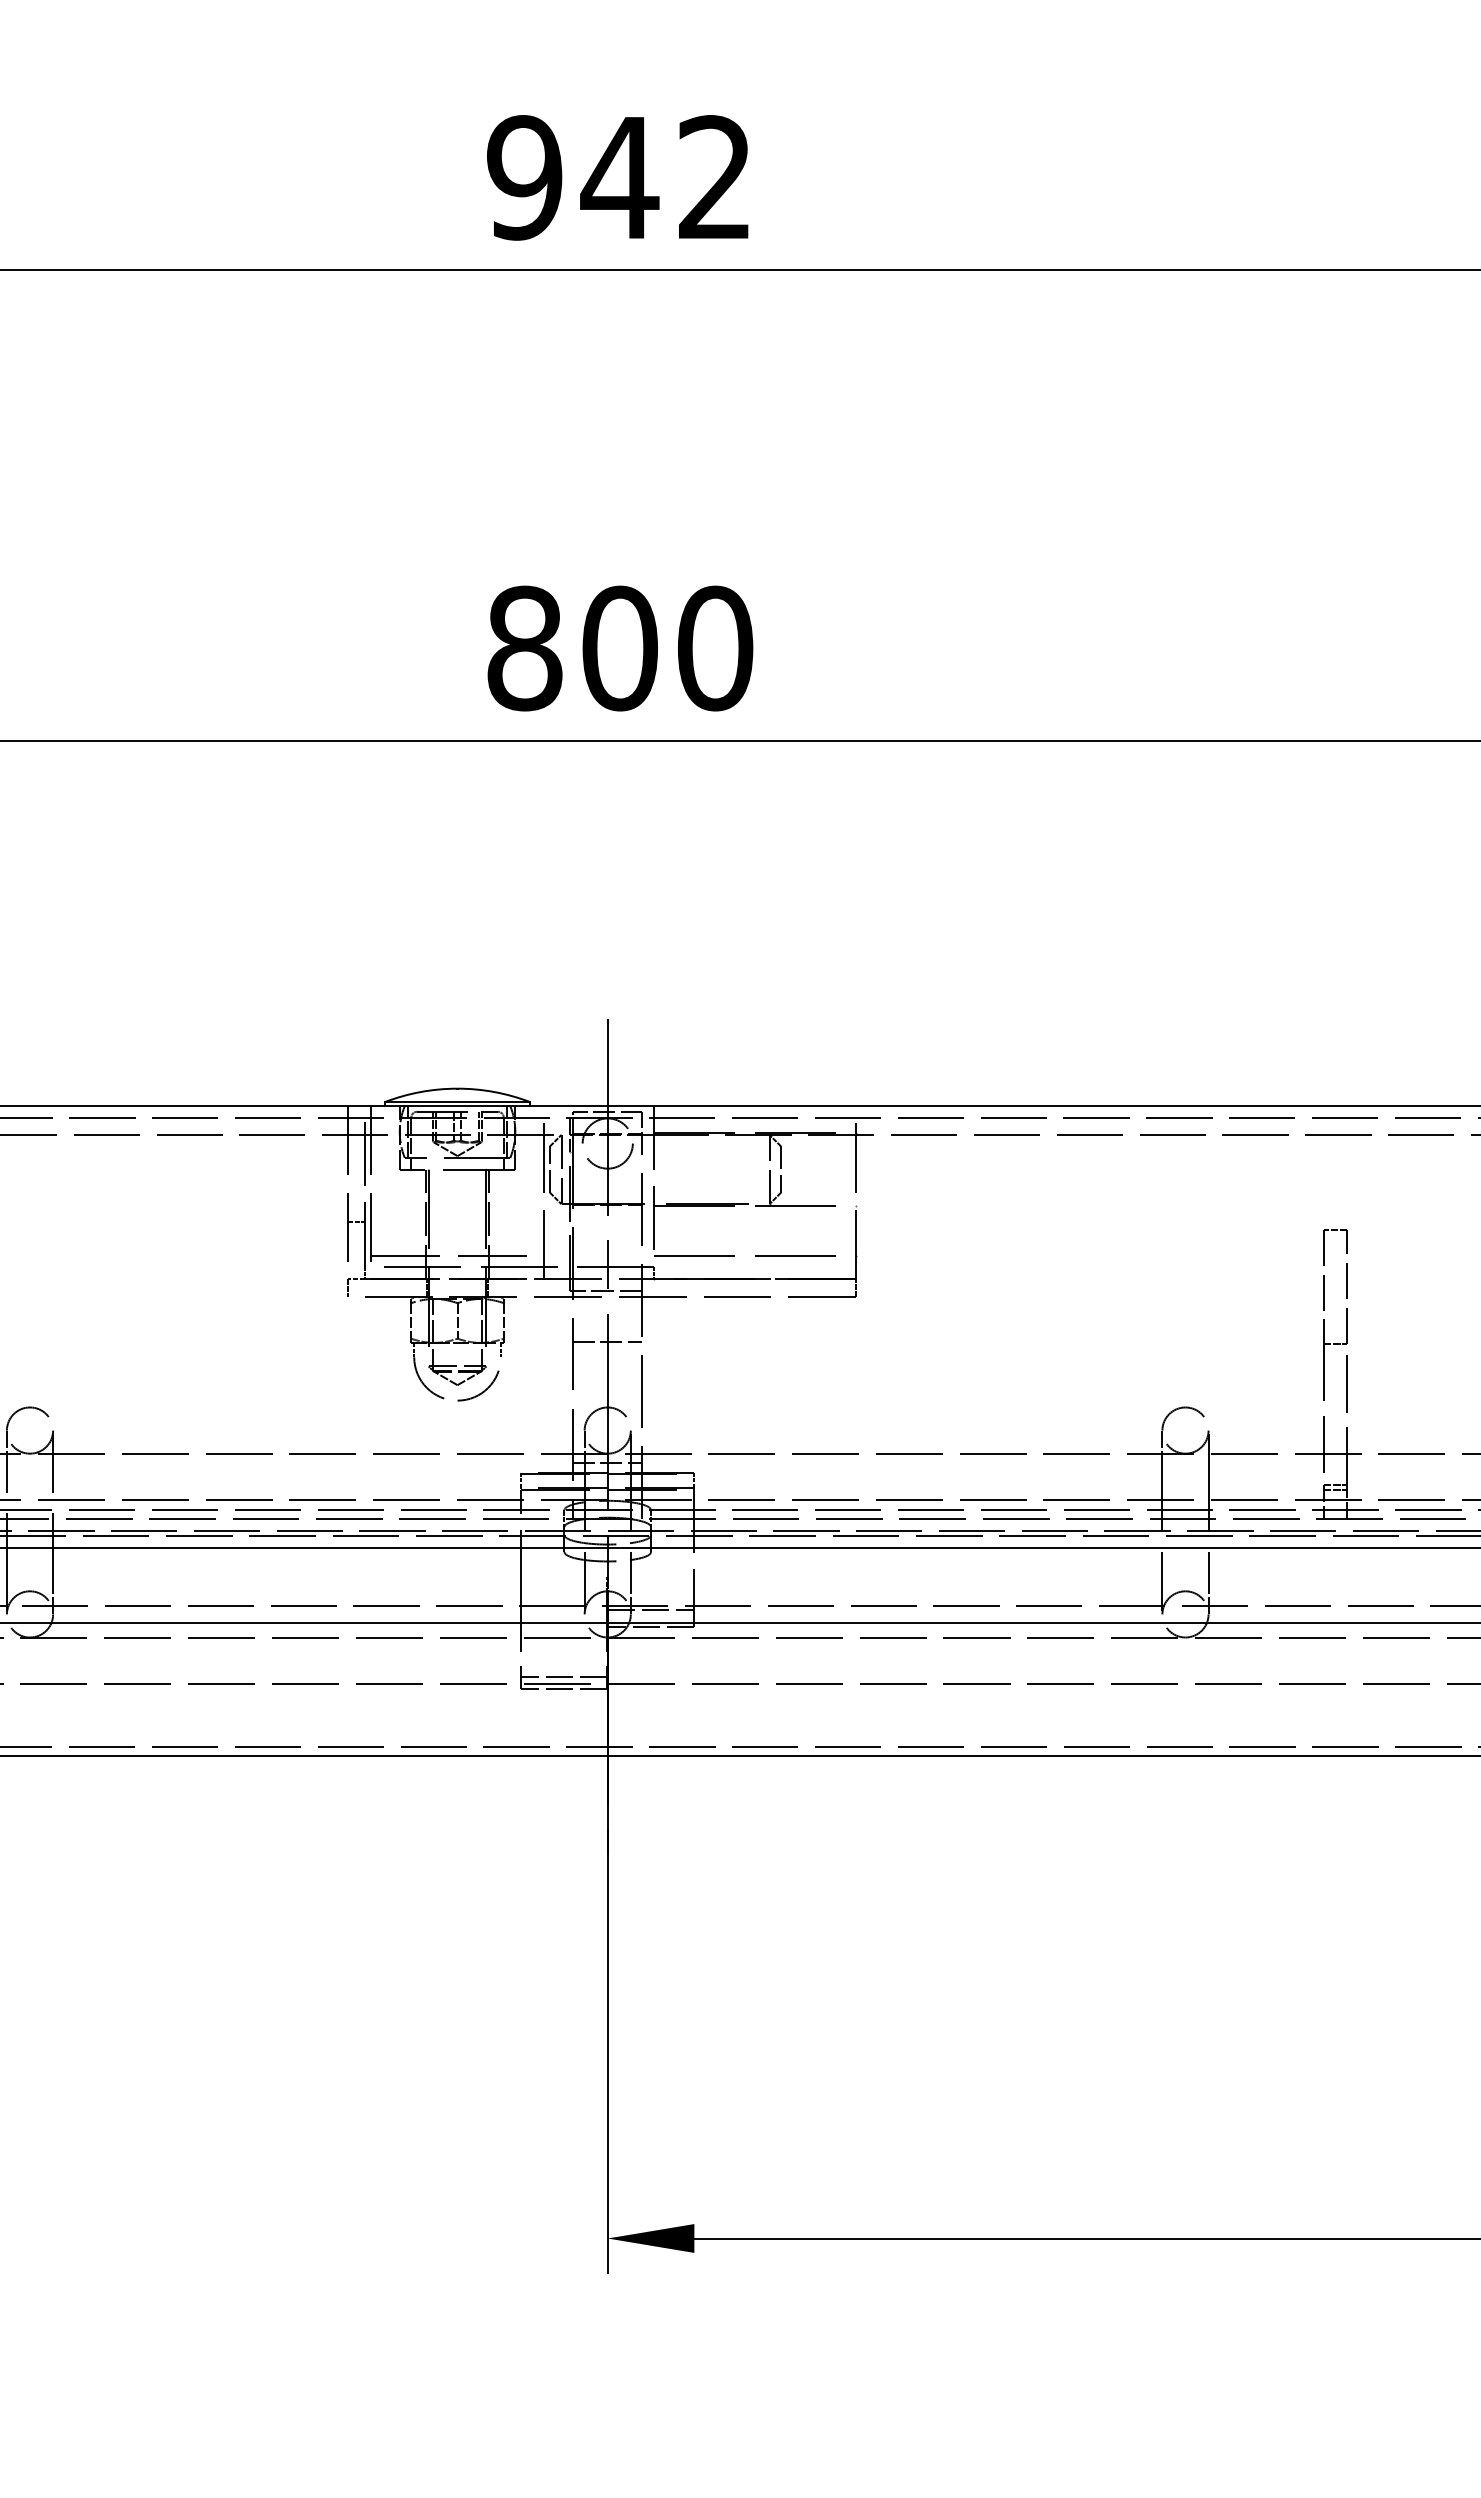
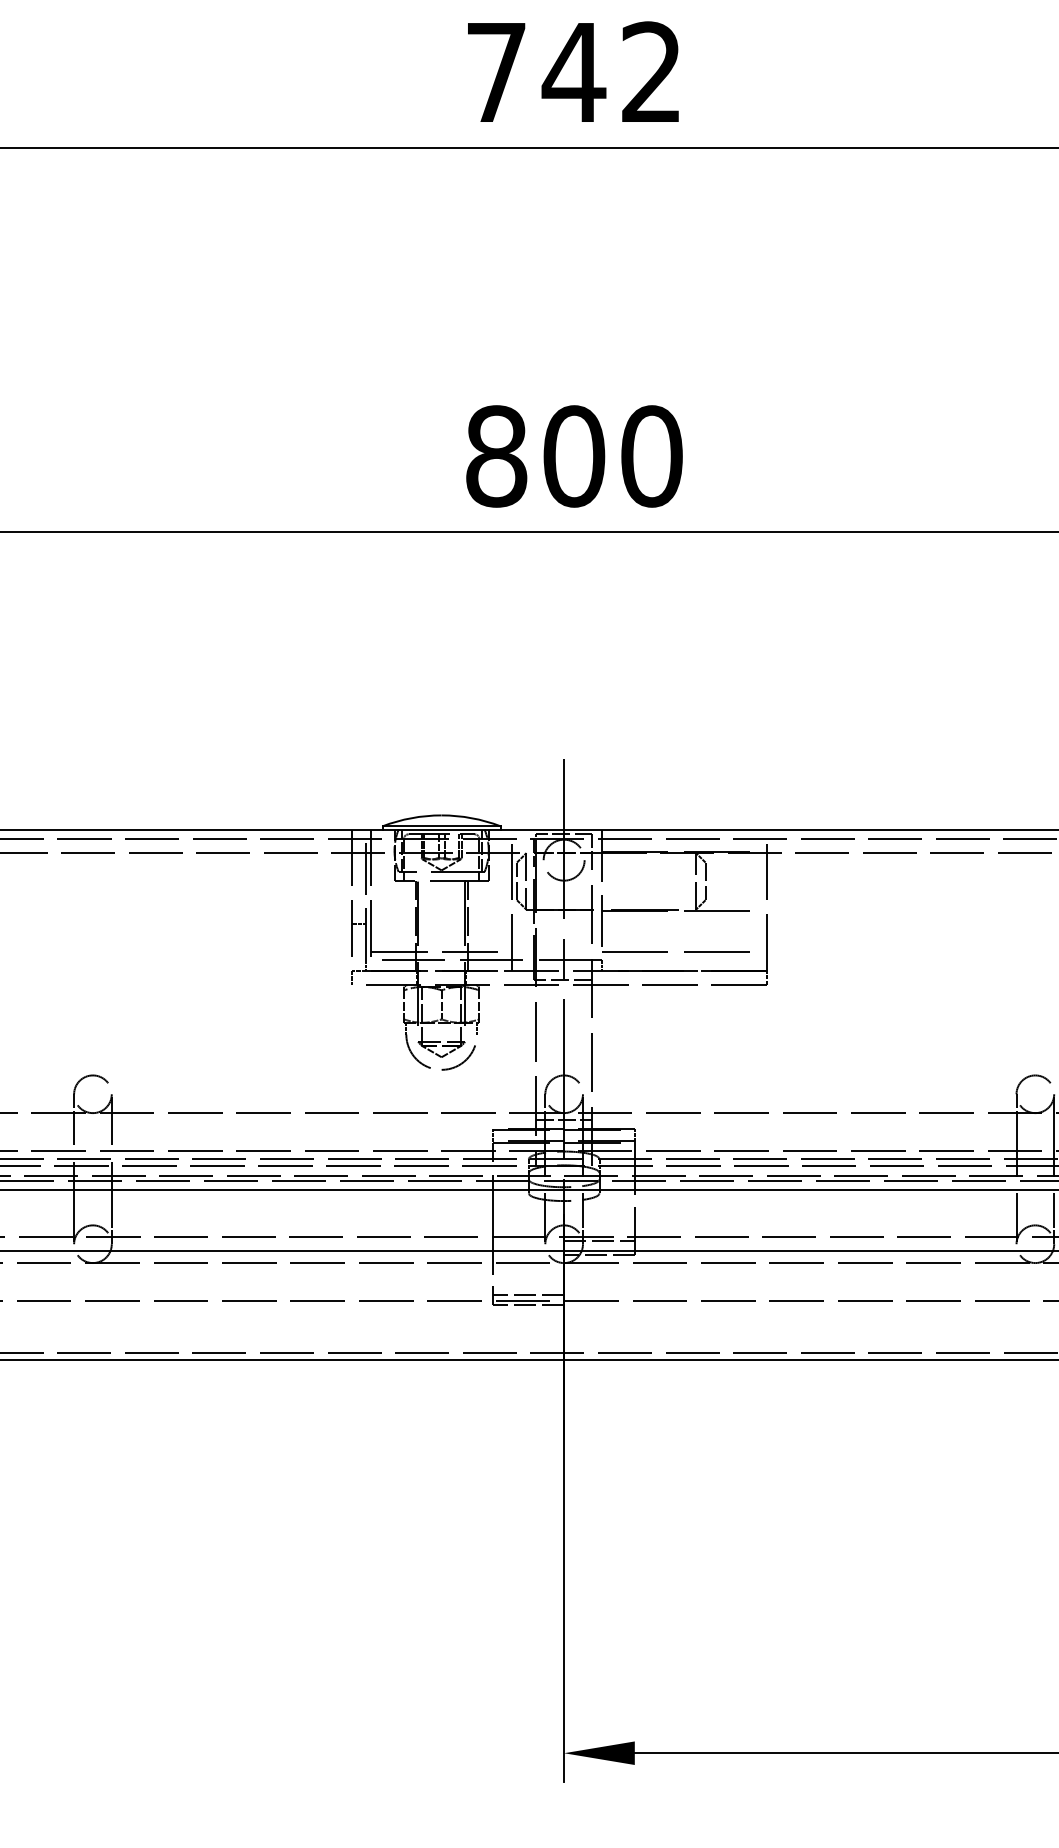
text: (524, 177) -> (496, 72), 942 -> 742
line: (607, 1342) -> (563, 1022), removed

